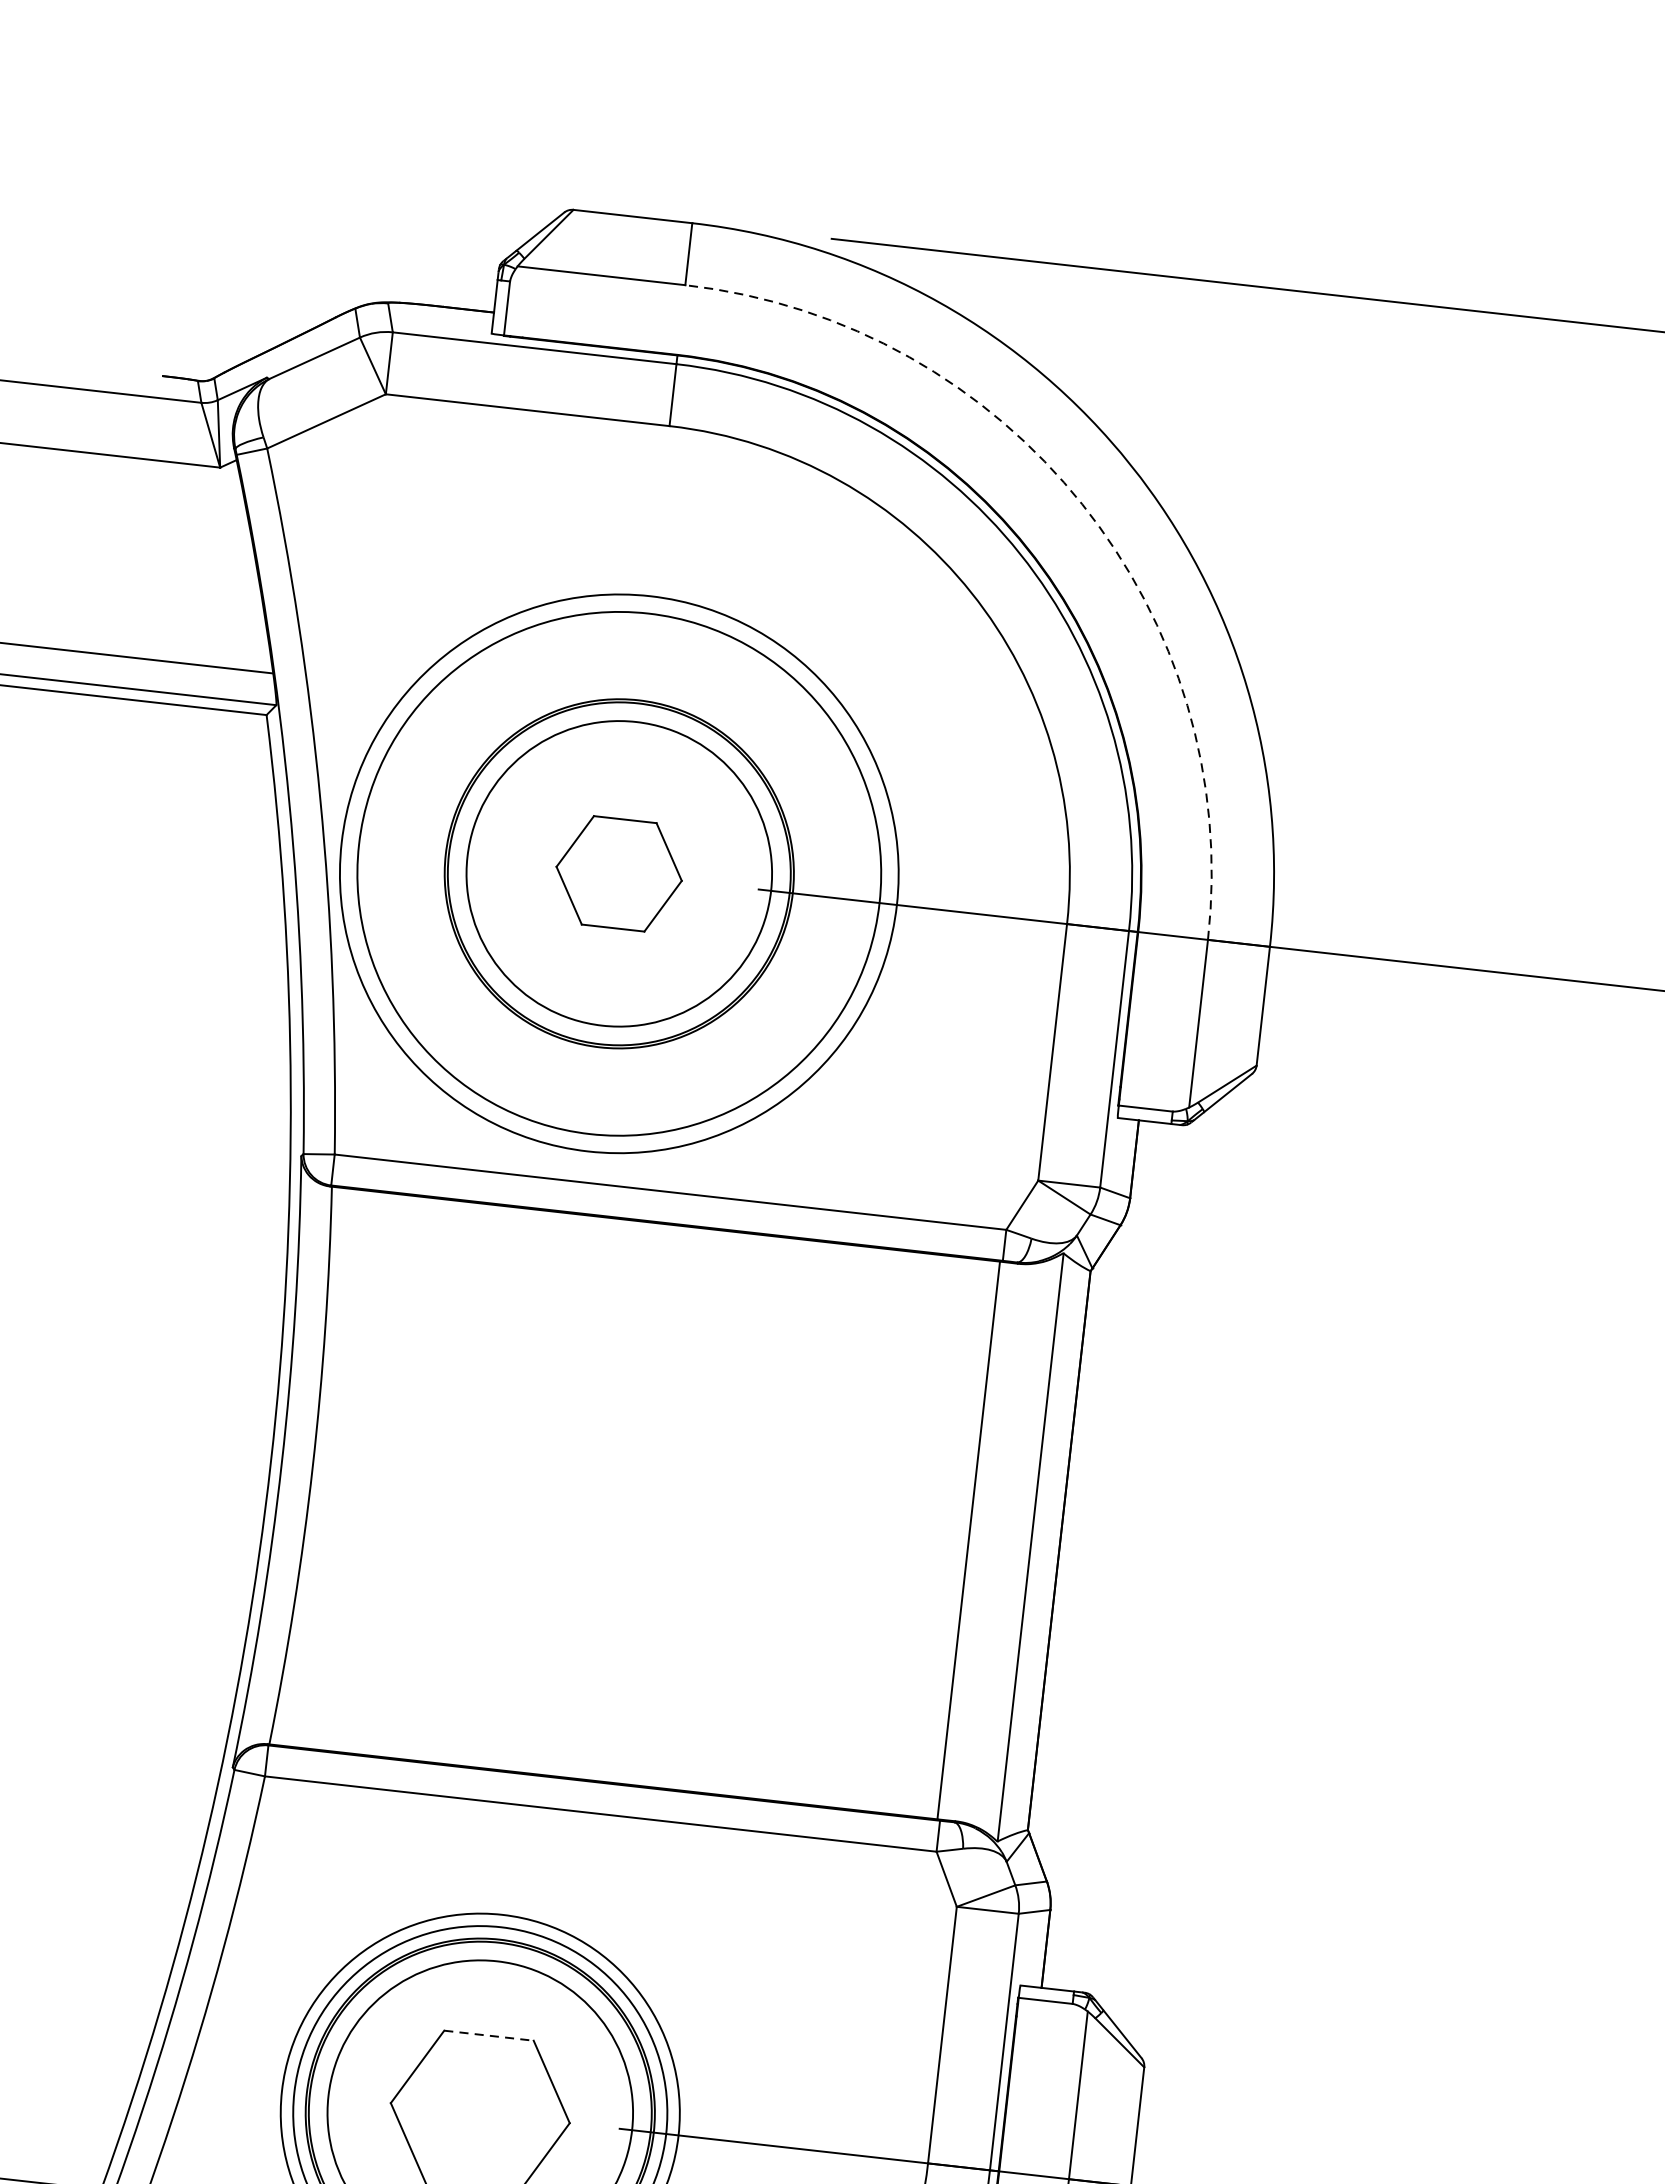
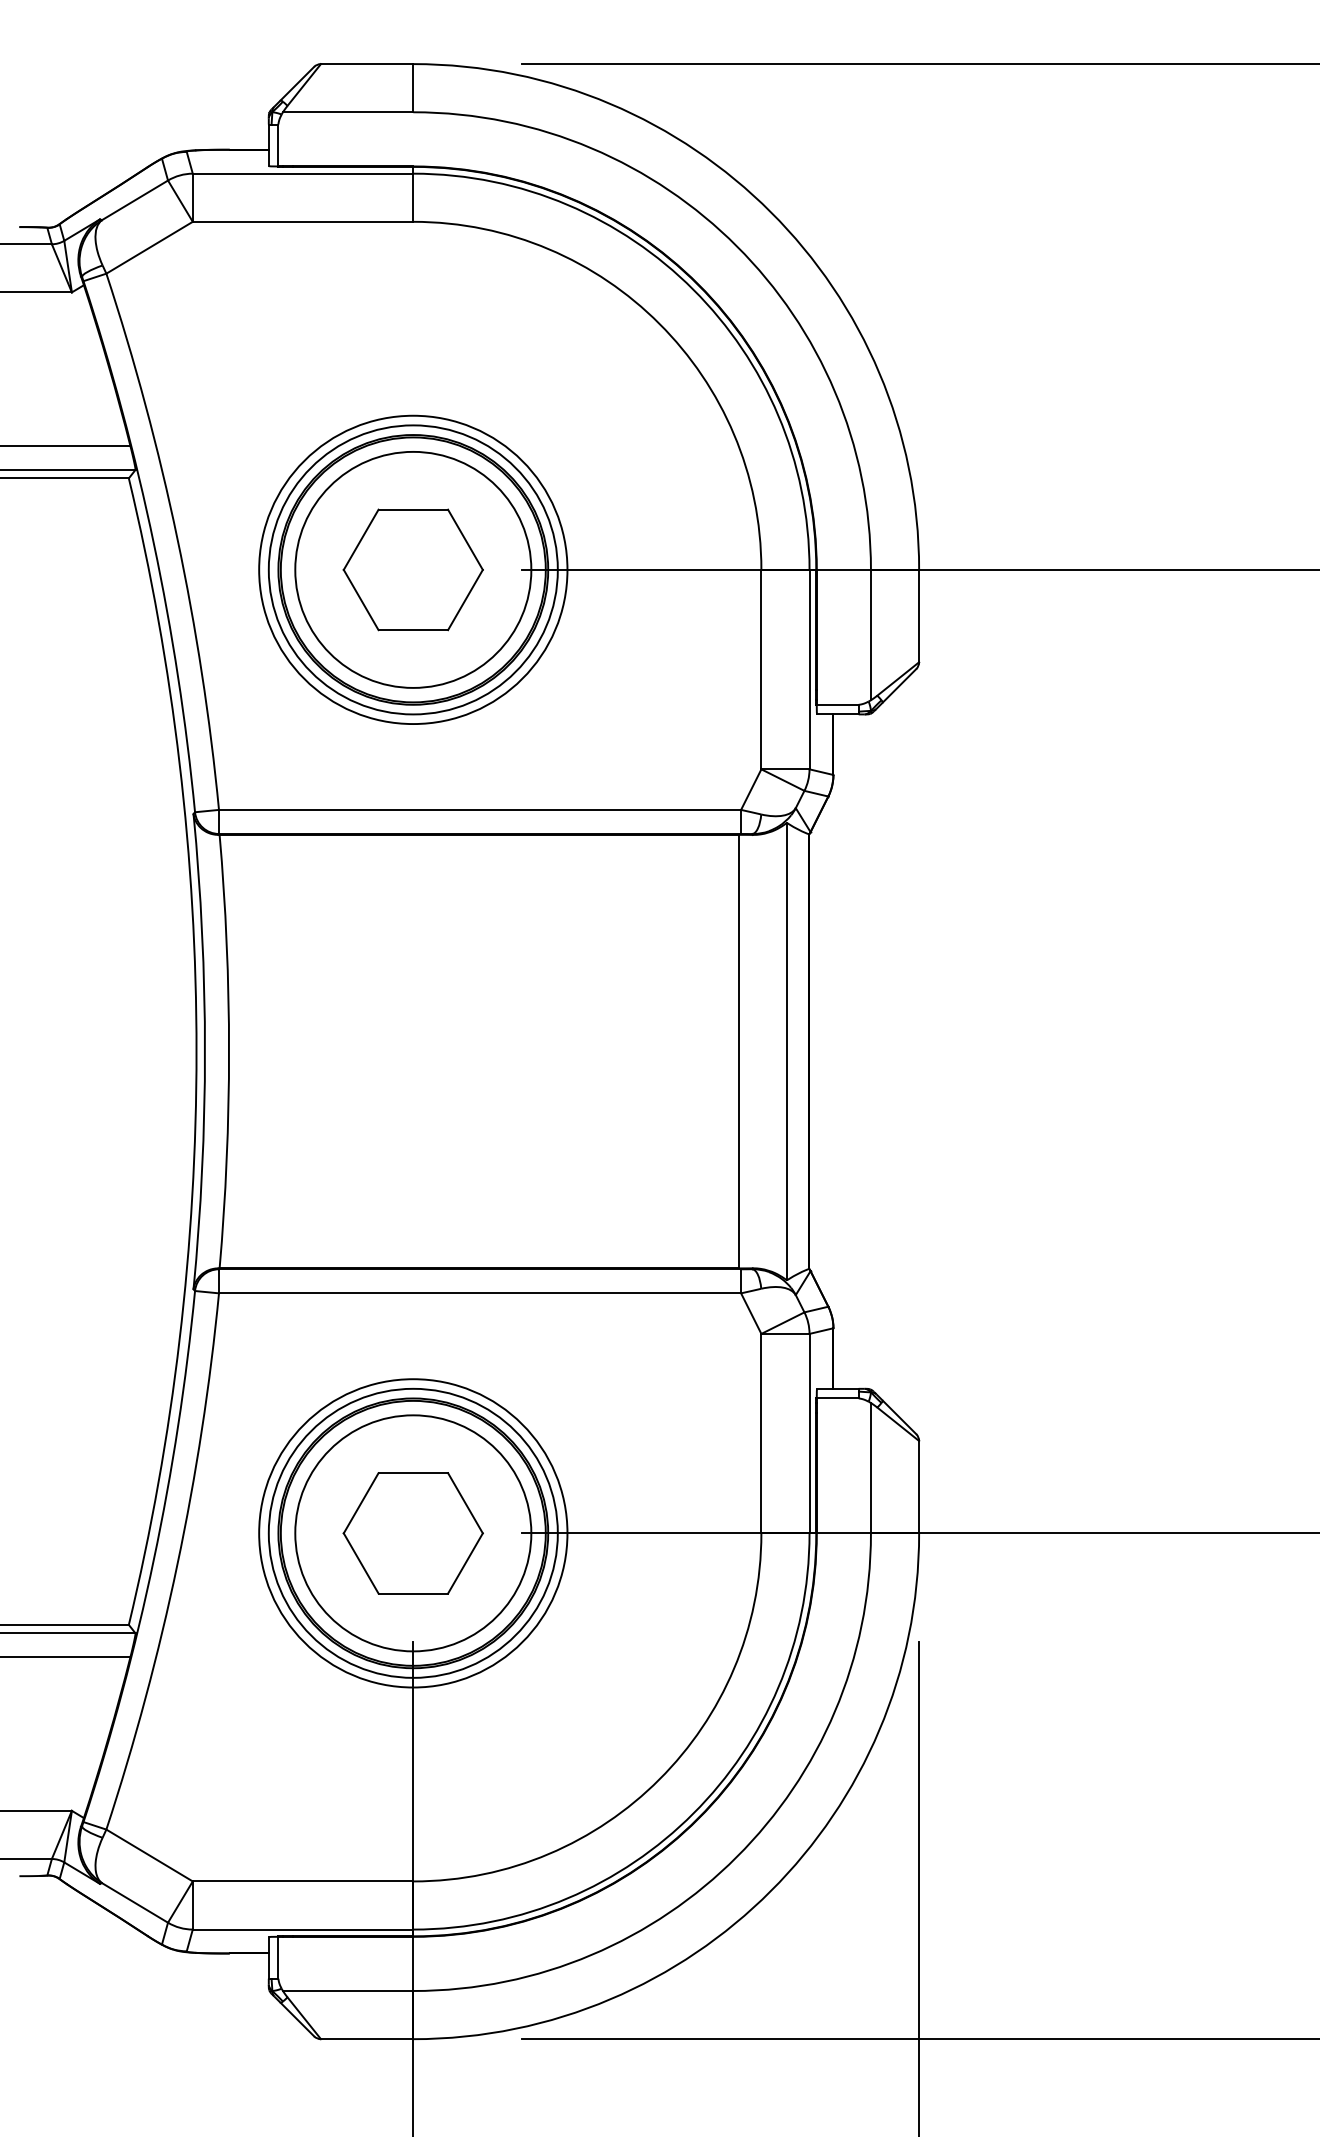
arc: (1081, 504) -> (736, 246), dashed -> solid
circle: (618, 873) -> (412, 569), size x0.71
part: (618, 873) -> (412, 569), size x1.43
circle: (619, 873) -> (413, 569), size x0.71
line: (489, 2036) -> (413, 1473), dashed -> solid

